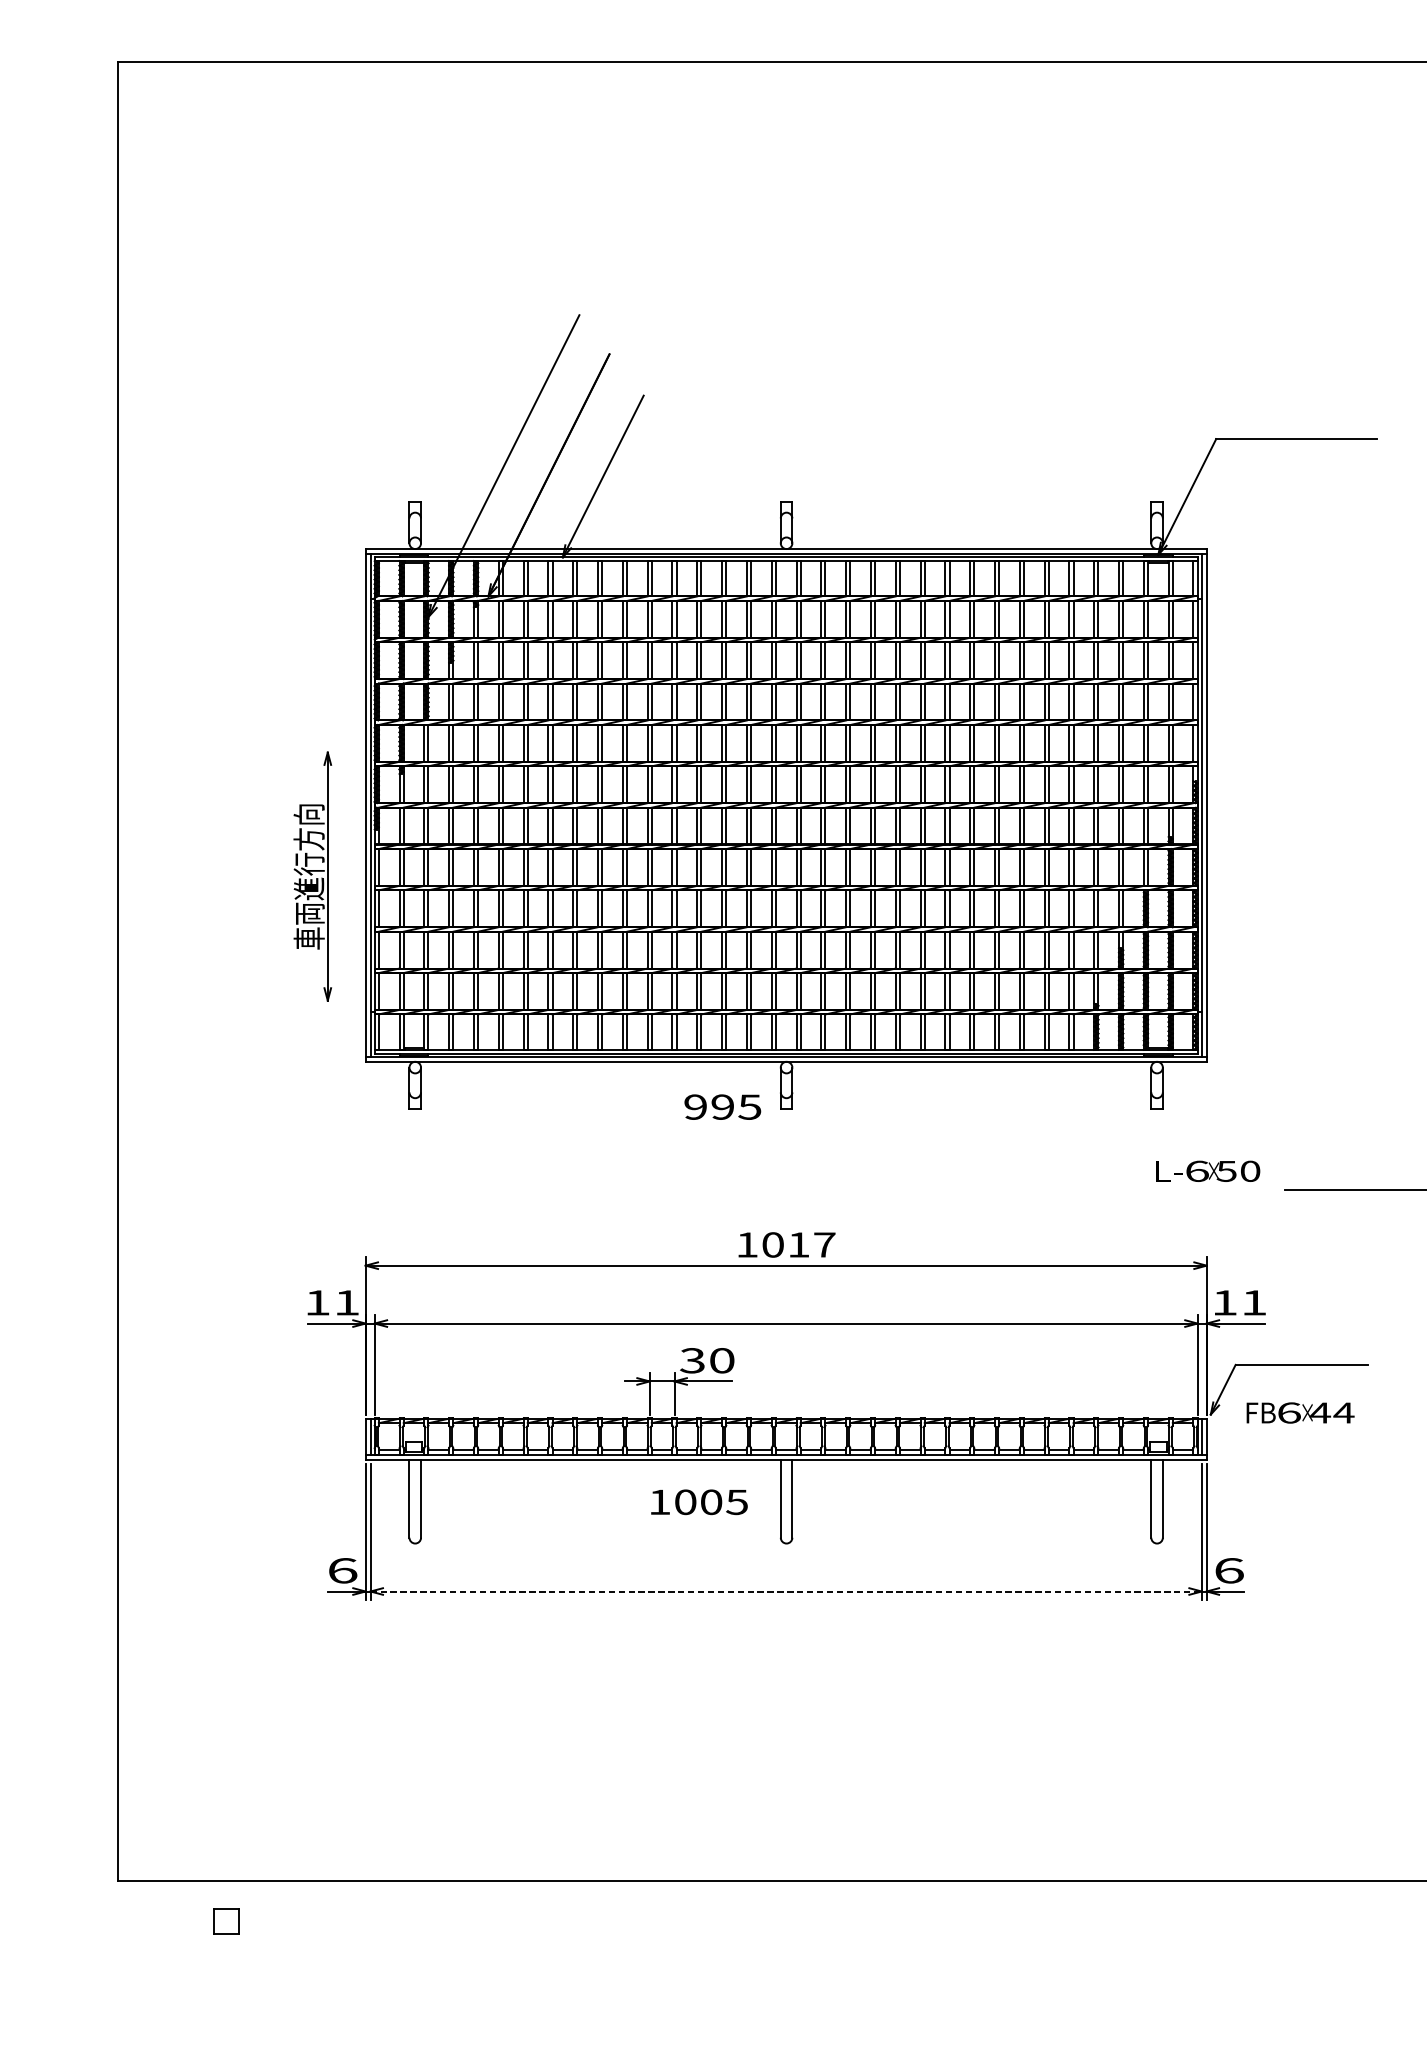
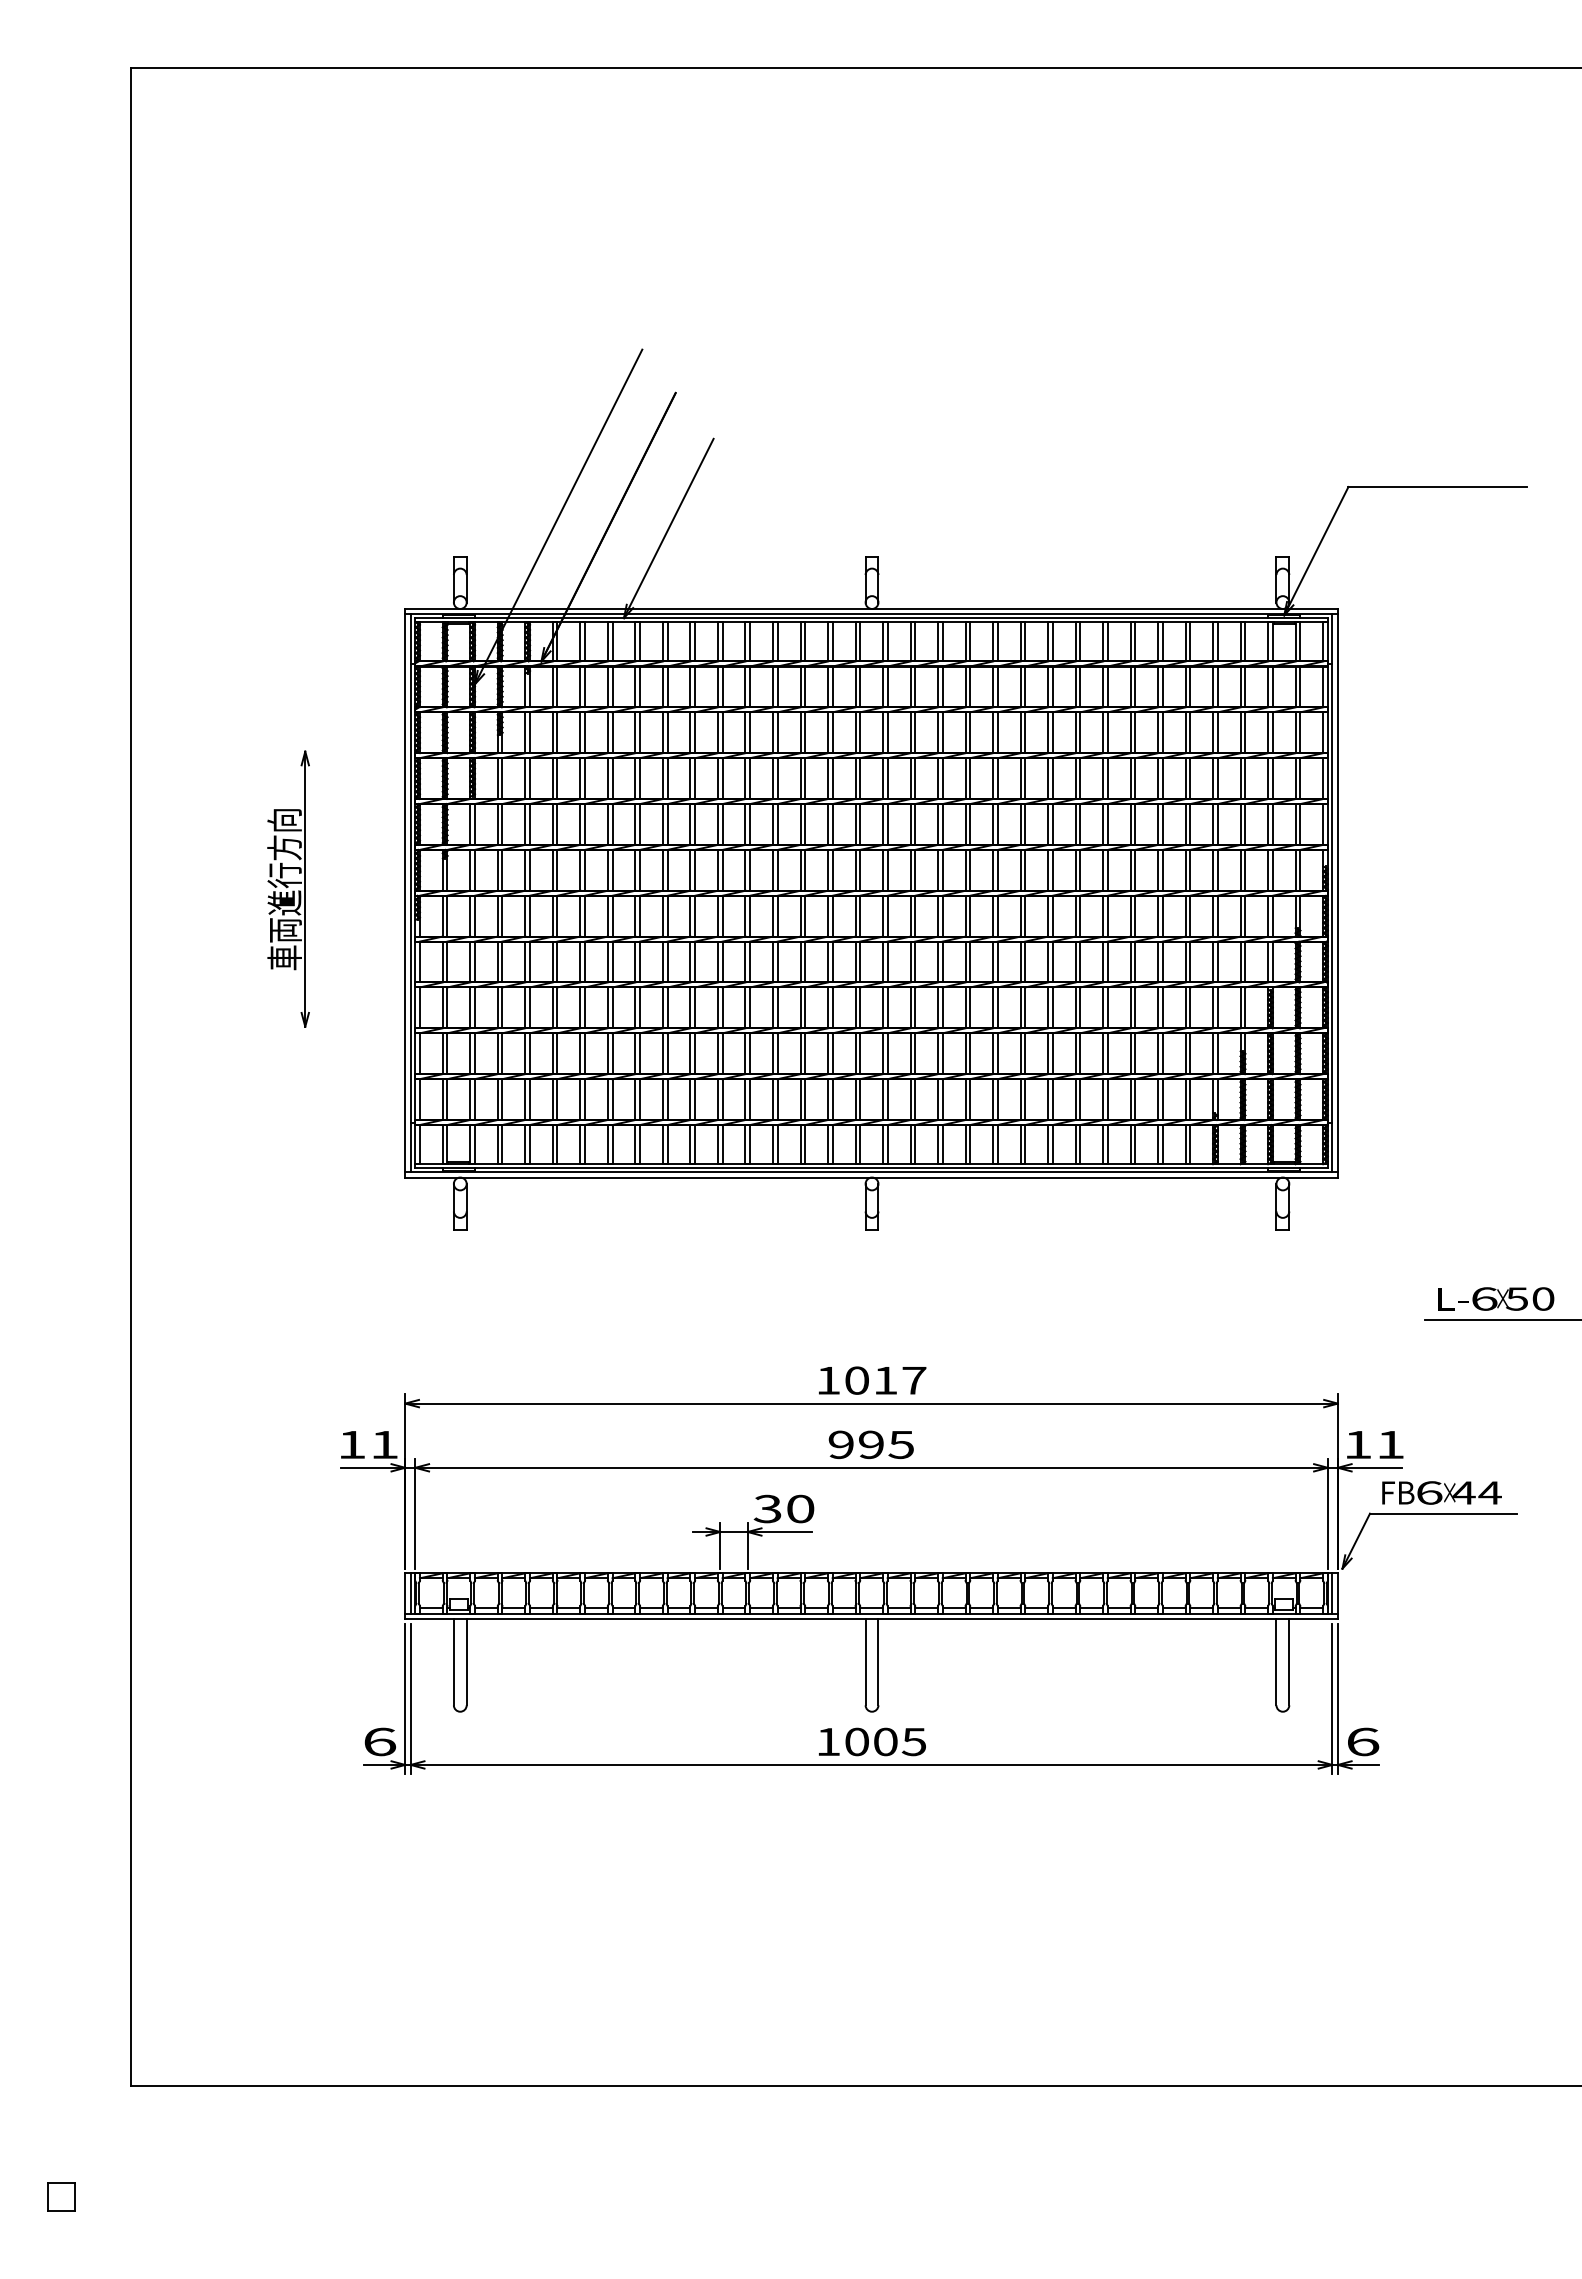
part: (312, 875) -> (288, 888), moved
text: (722, 1106) -> (870, 1444), moved
text: (1208, 1170) -> (1496, 1298), moved
text: (1300, 1412) -> (1441, 1492), moved
text: (699, 1501) -> (872, 1741), moved
line: (786, 1591) -> (871, 1764), dashed -> solid
part: (226, 1921) -> (61, 2196), moved

